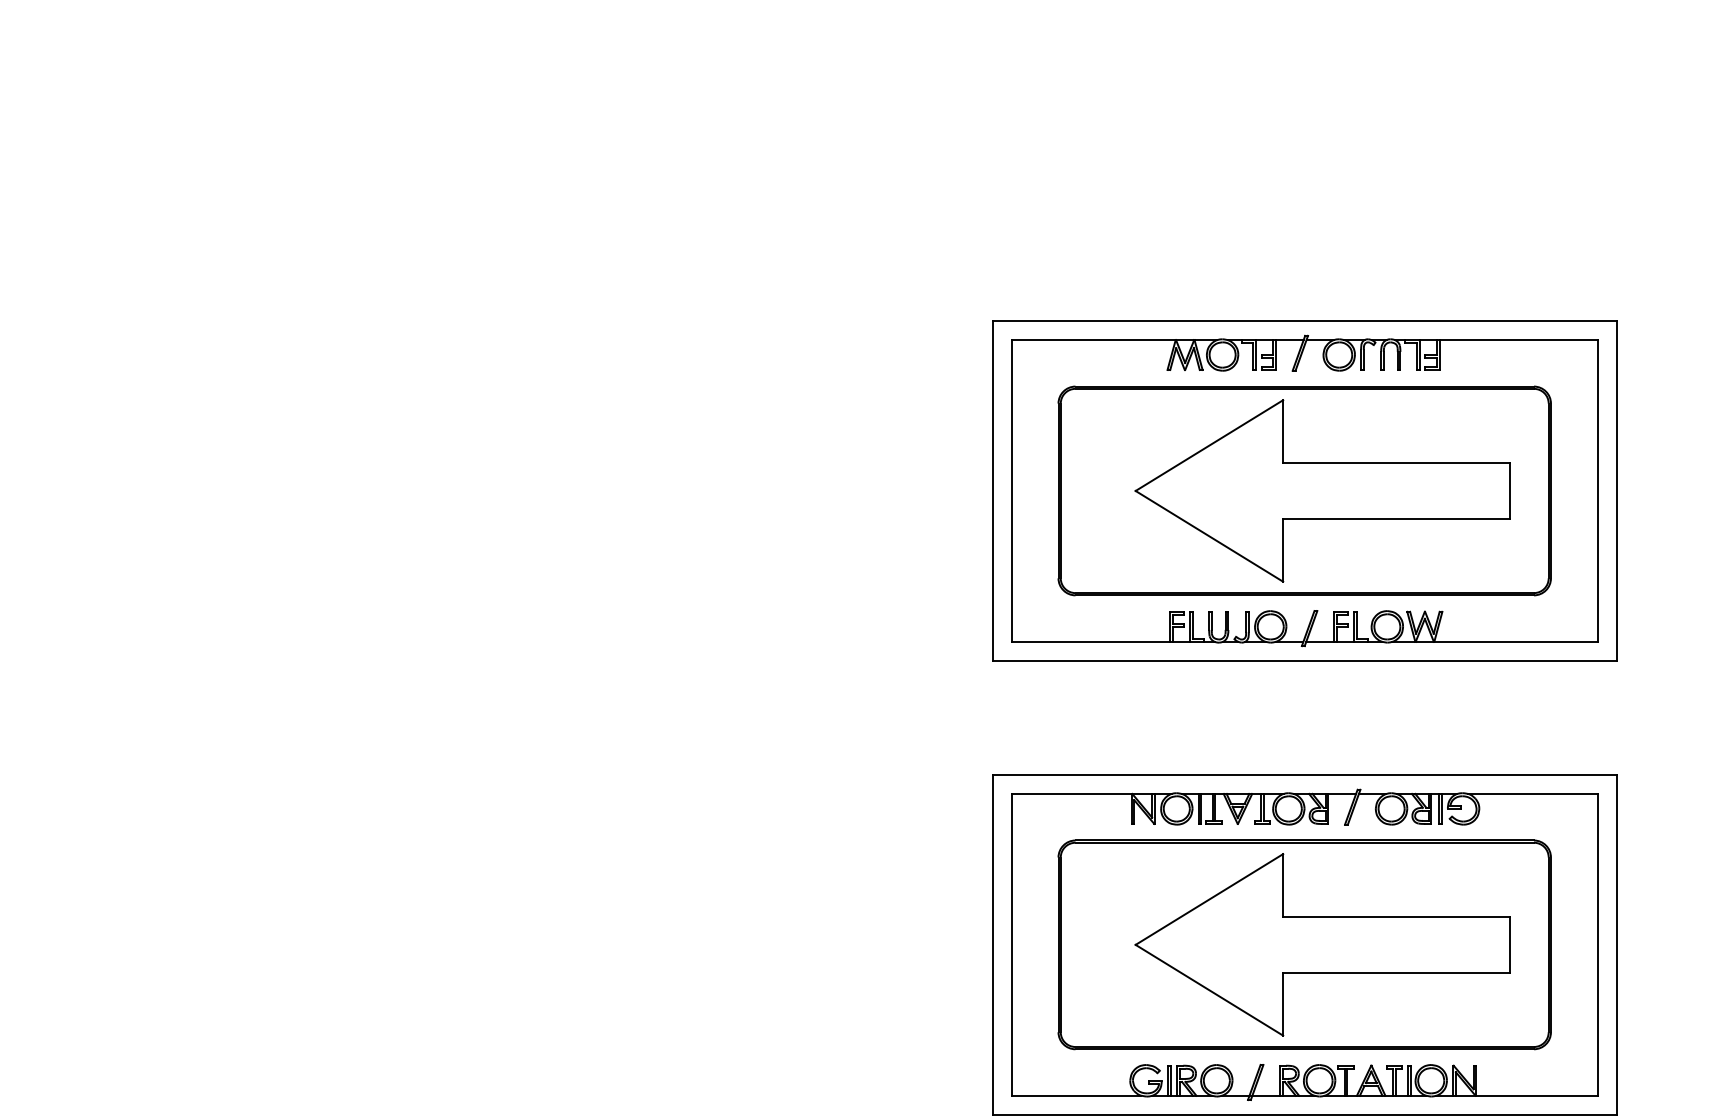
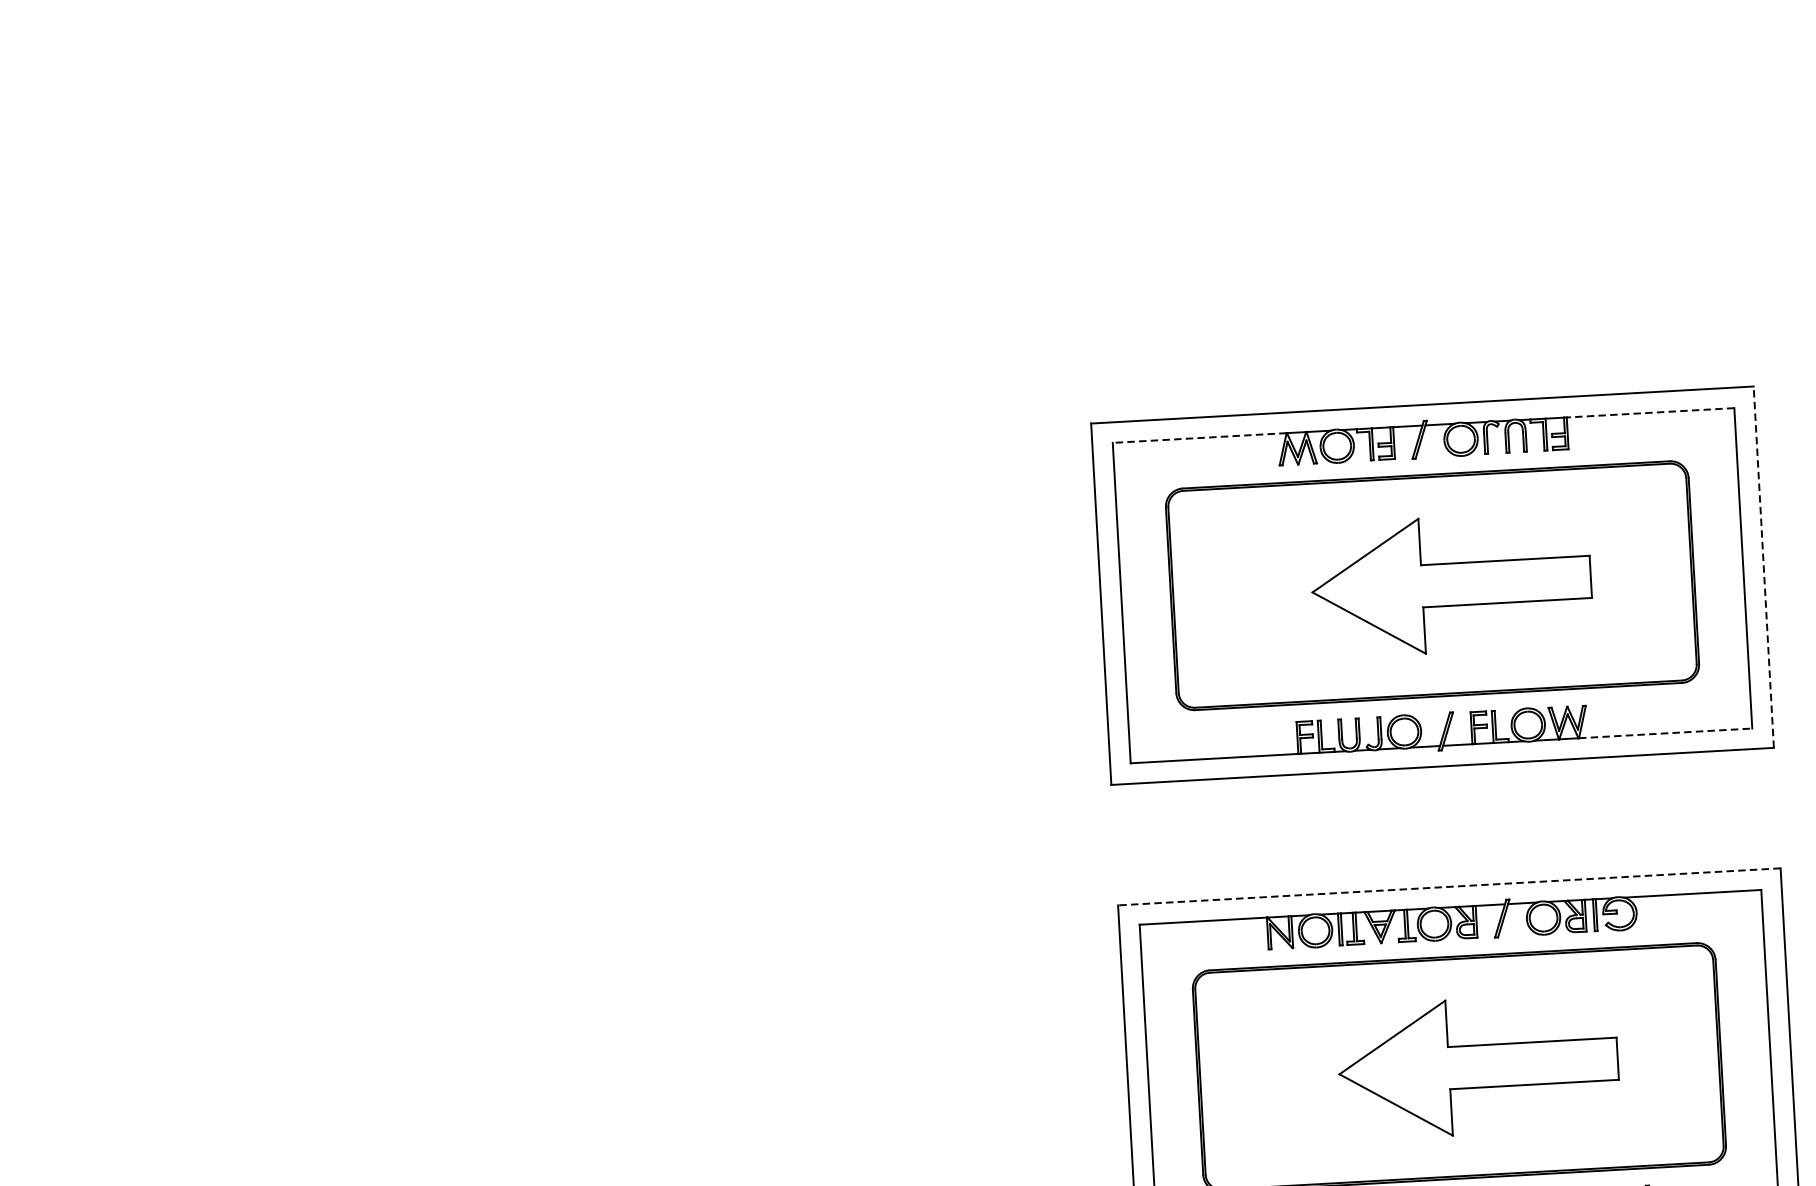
line: (1093, 340) -> (1199, 438), solid -> dashed
line: (1518, 340) -> (1650, 413), solid -> dashed
part: (1322, 490) -> (1451, 584), size x0.7
line: (1616, 490) -> (1763, 566), solid -> dashed
line: (1515, 641) -> (1665, 732), solid -> dashed
line: (1304, 774) -> (1449, 886), solid -> dashed
part: (1322, 944) -> (1478, 1066), size x0.7

